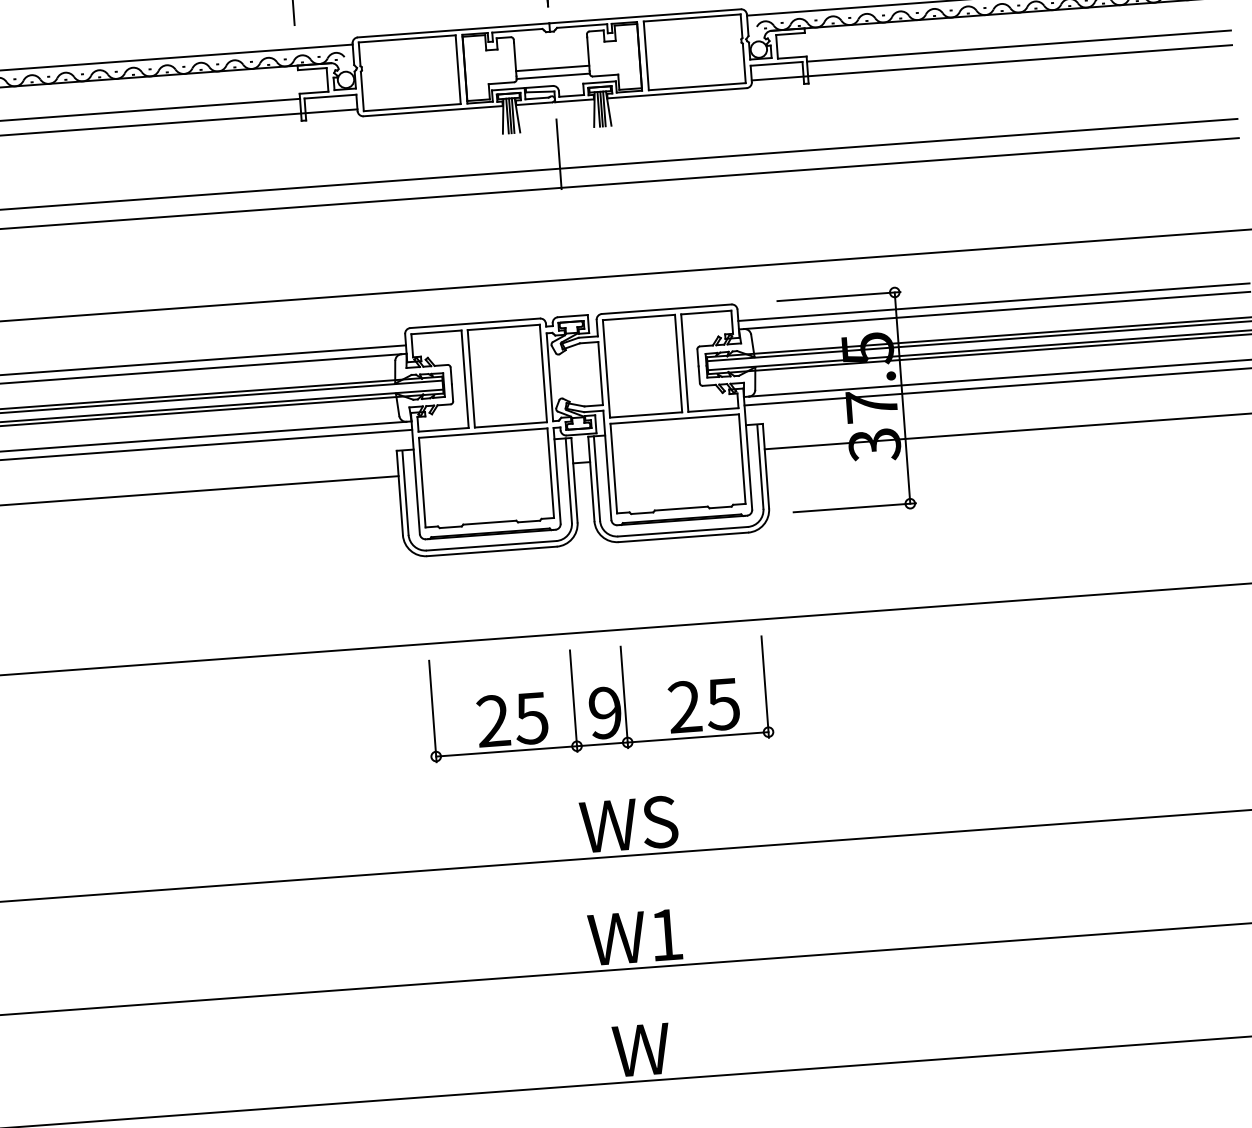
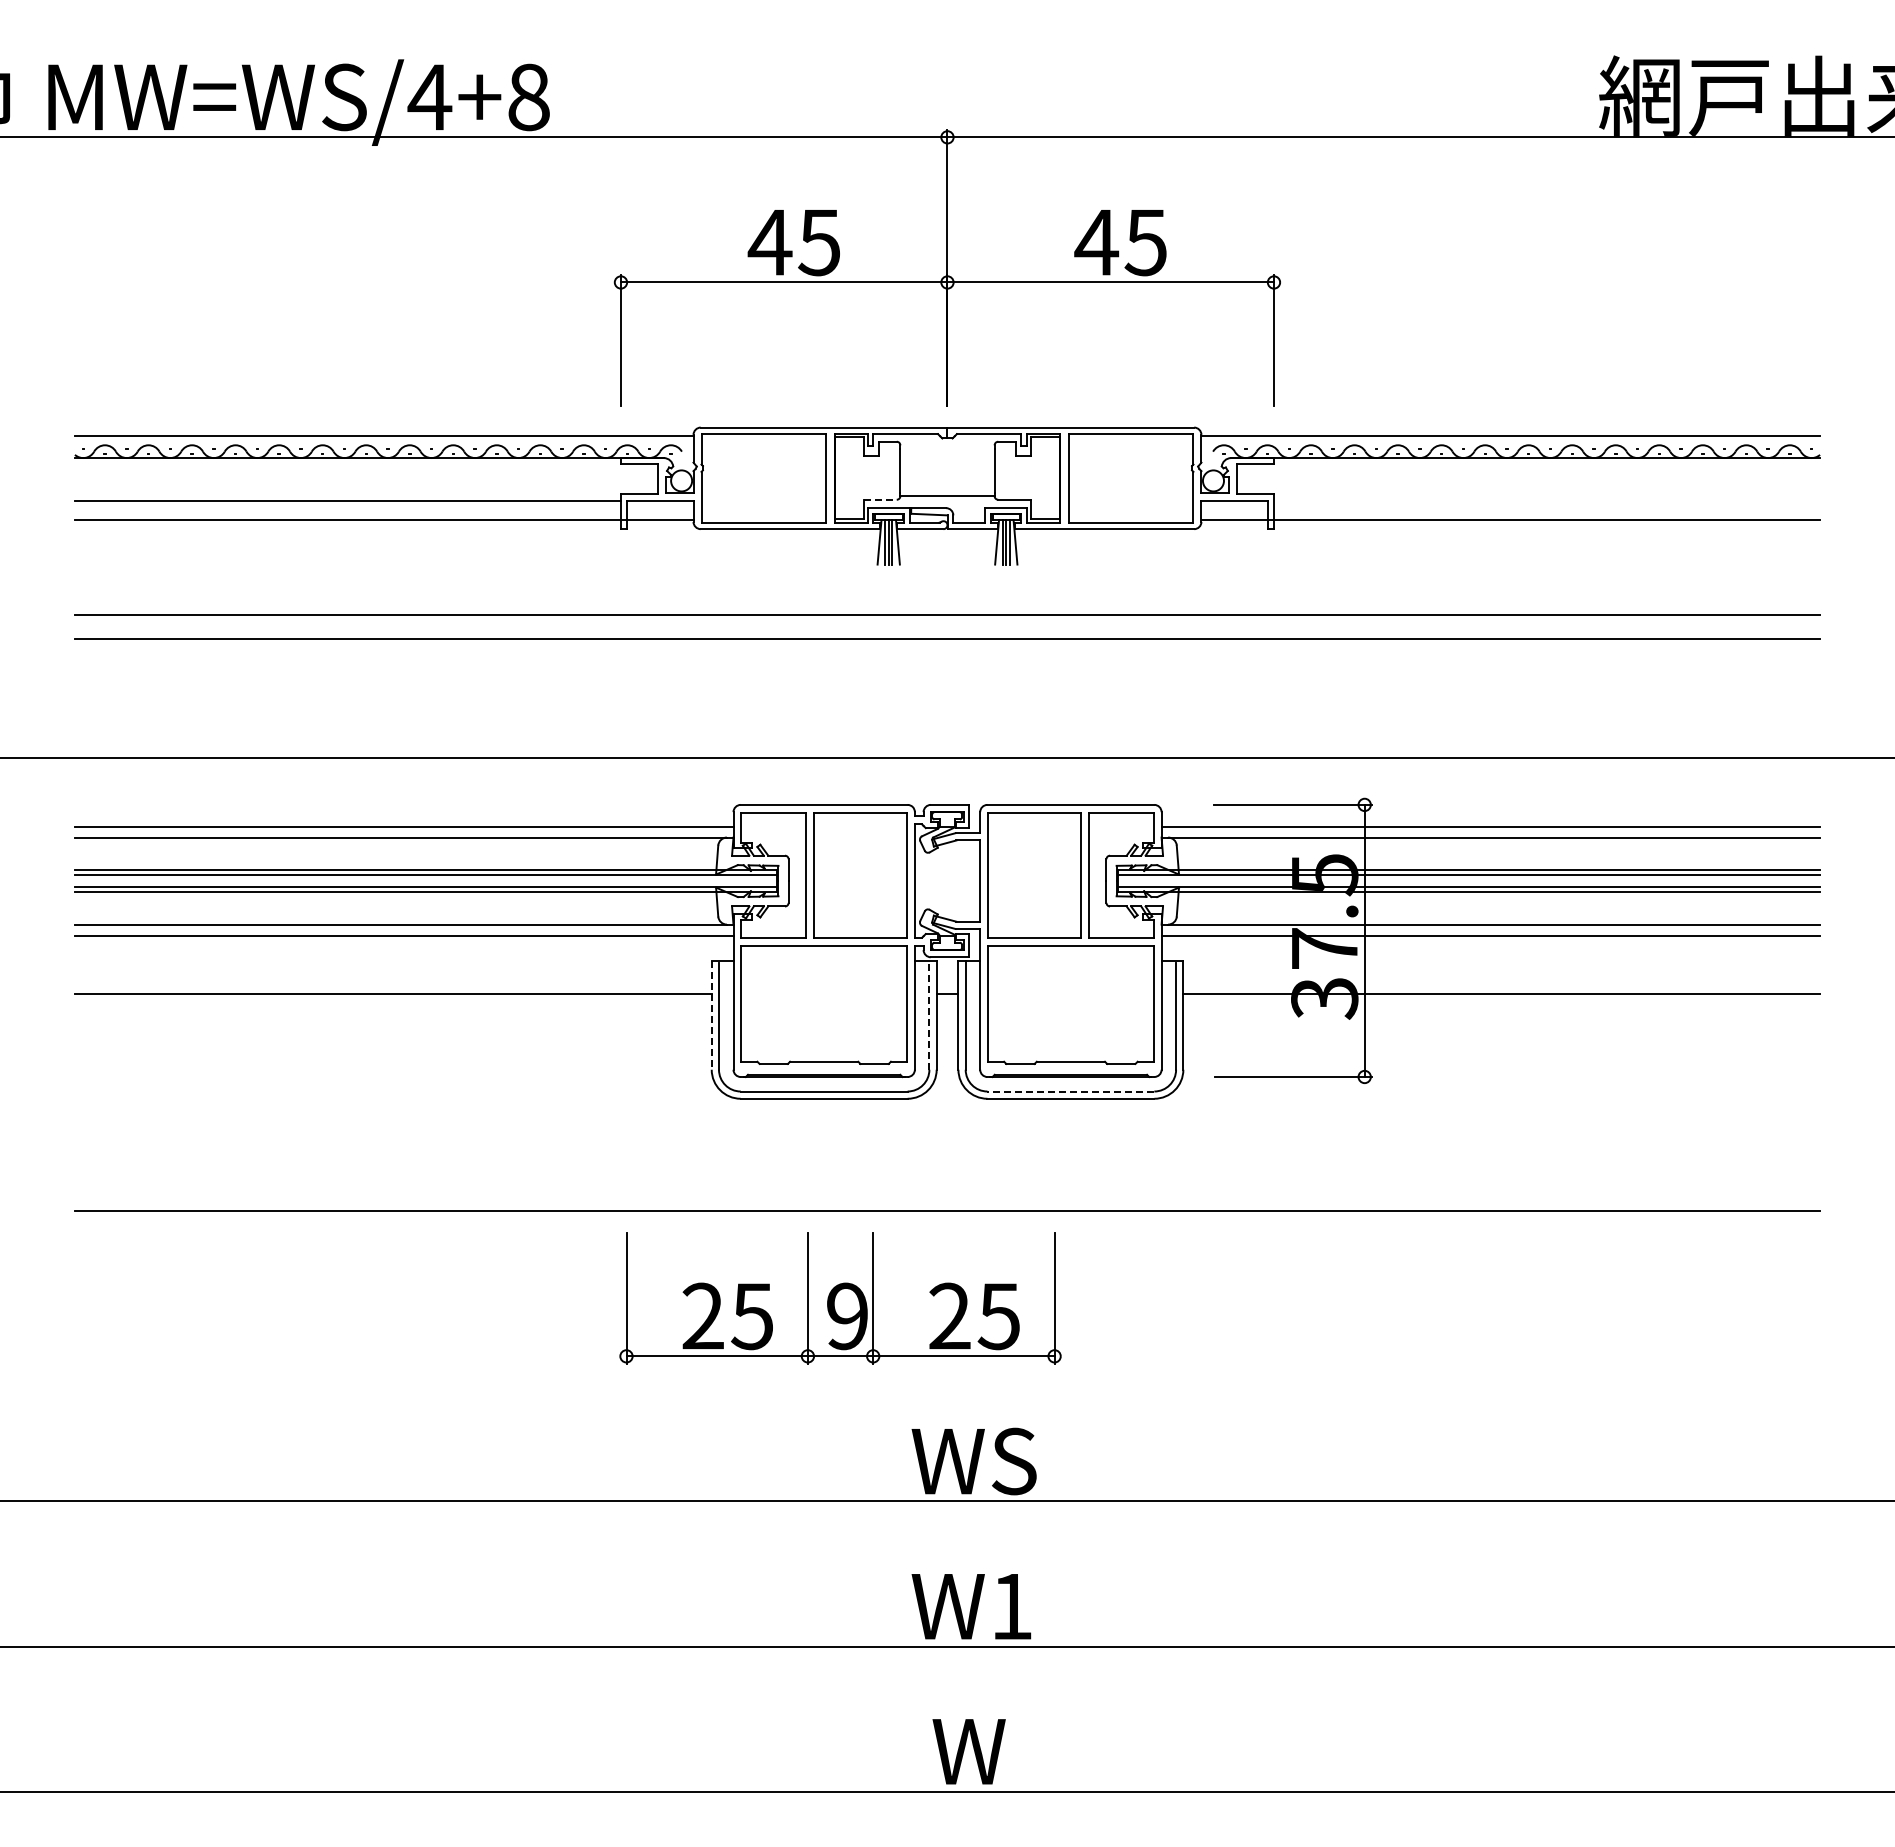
line: (1019, 45) -> (1547, 500), removed
line: (552, 68) -> (947, 485), removed
line: (501, 83) -> (880, 499), solid -> dashed
line: (559, 154) -> (947, 596), removed
line: (568, 480) -> (929, 1014), solid -> dashed
line: (399, 493) -> (711, 1015), solid -> dashed
line: (682, 531) -> (1070, 1091), solid -> dashed
part: (599, 699) -> (840, 1298), moved

